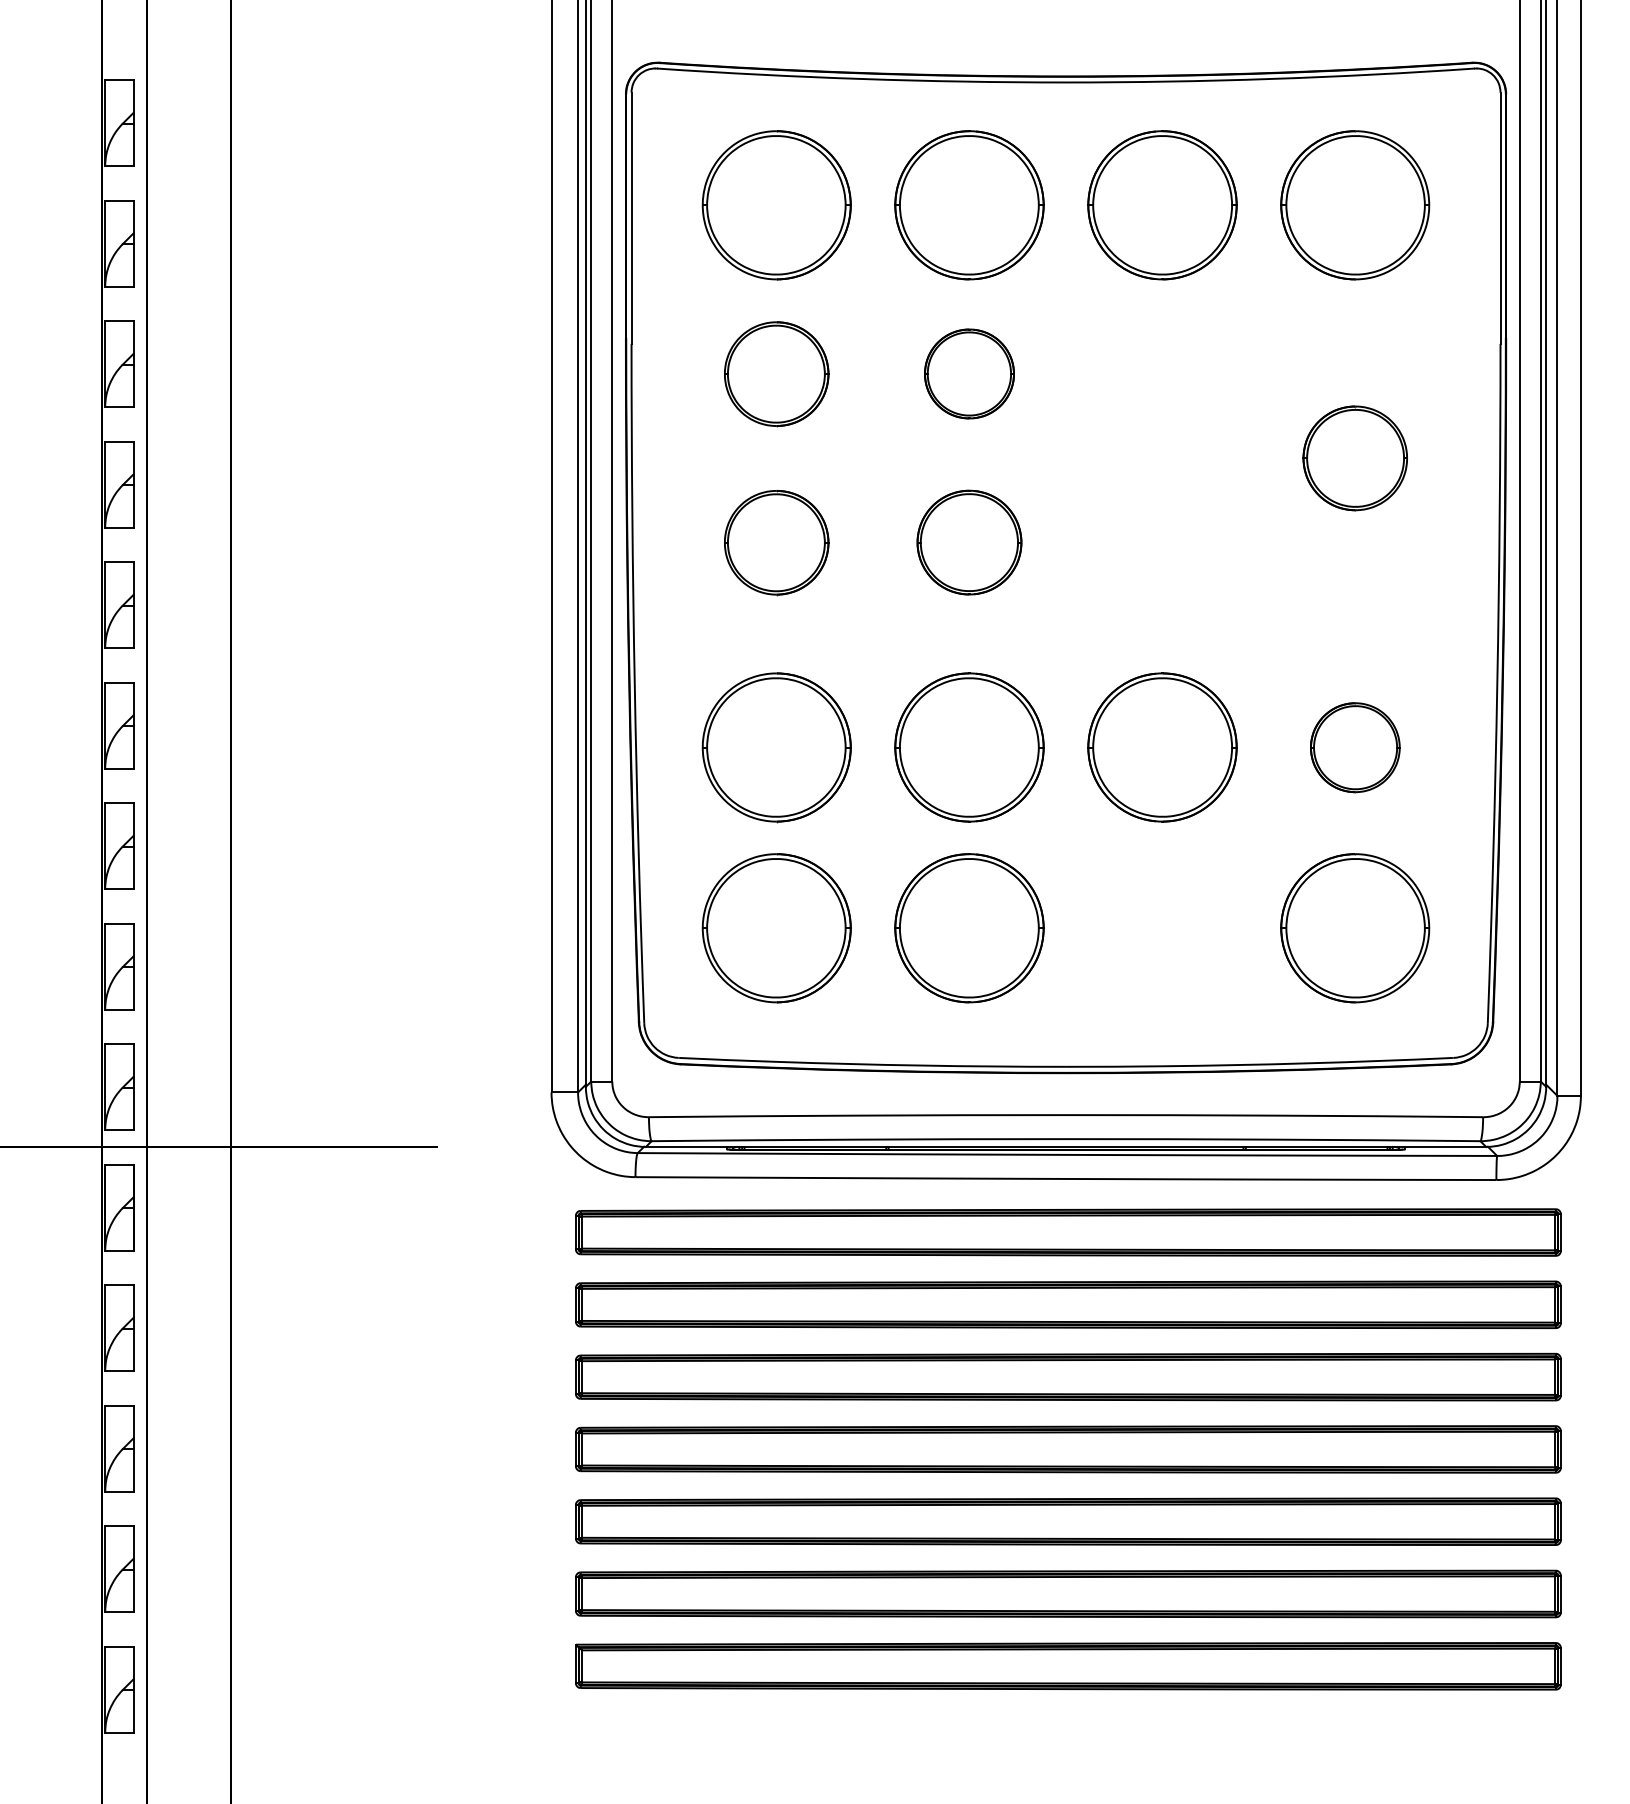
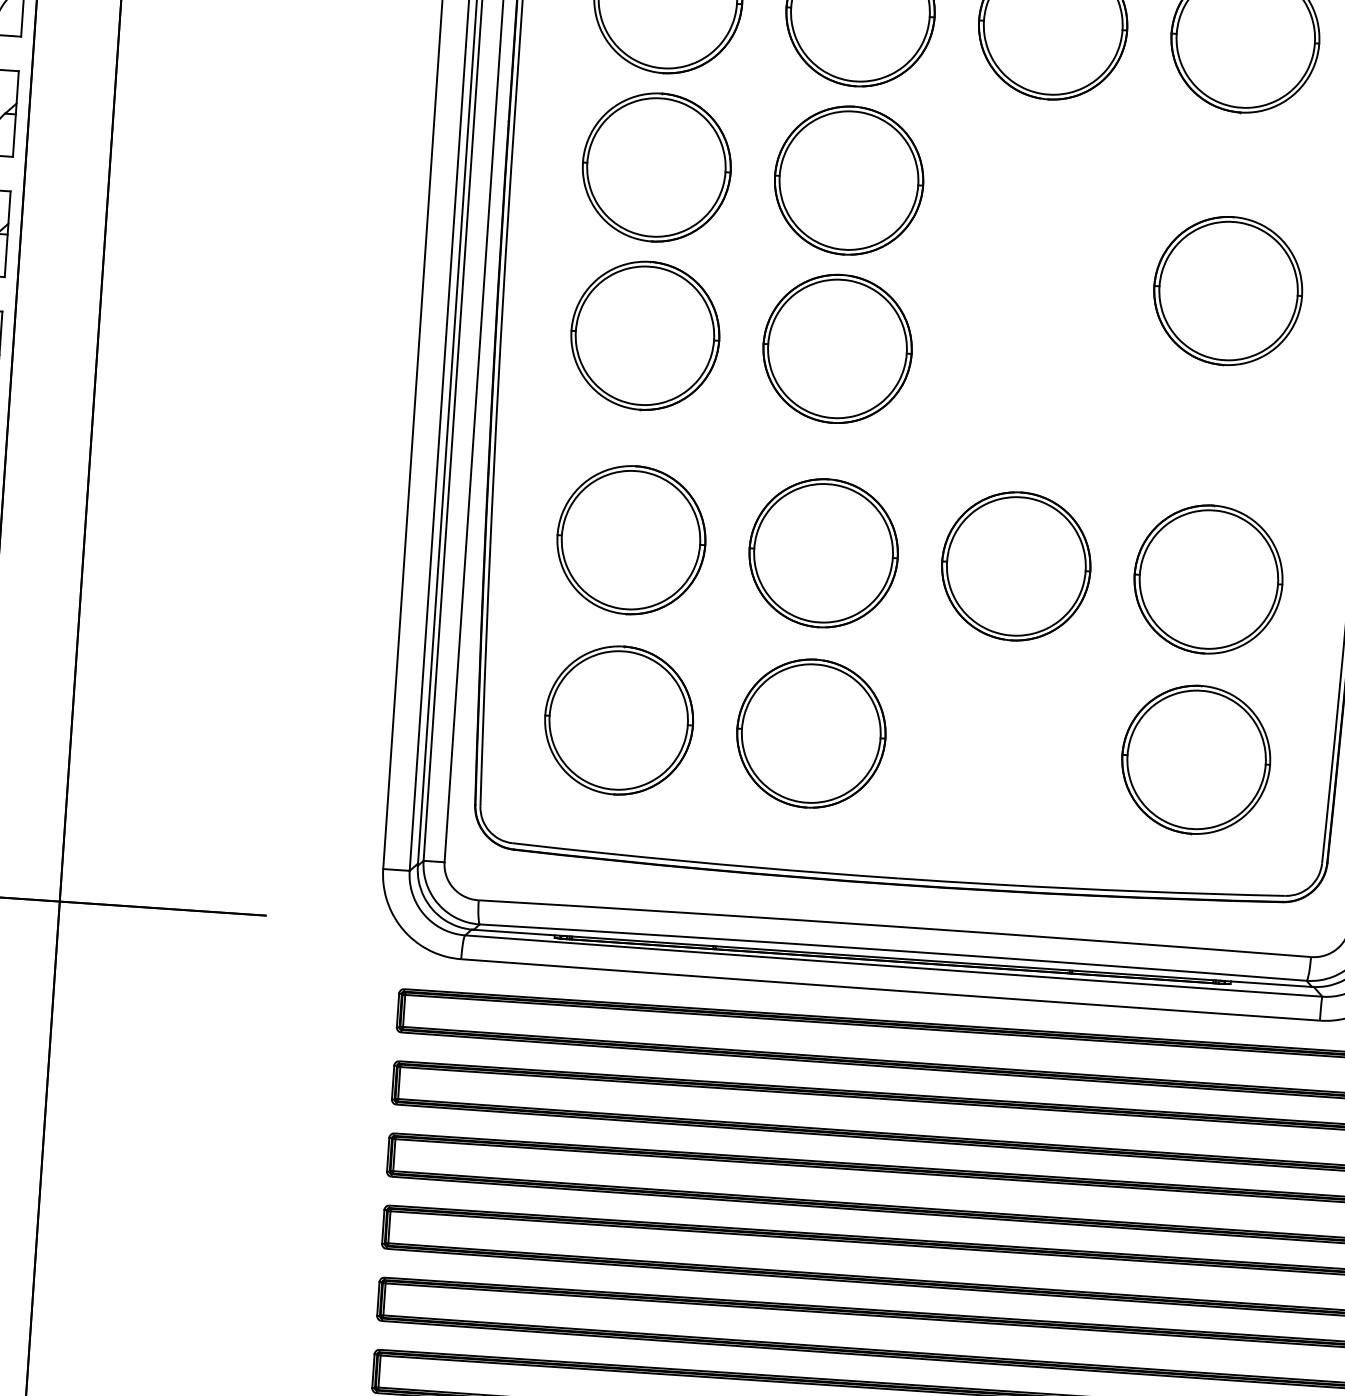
part: (969, 373) -> (849, 180), size x1.67
part: (776, 374) -> (656, 168), size x1.43
part: (1355, 458) -> (1228, 291), size x1.43
part: (776, 542) -> (645, 335), size x1.43
part: (969, 542) -> (837, 348), size x1.43
part: (1355, 747) -> (1208, 579), size x1.67

